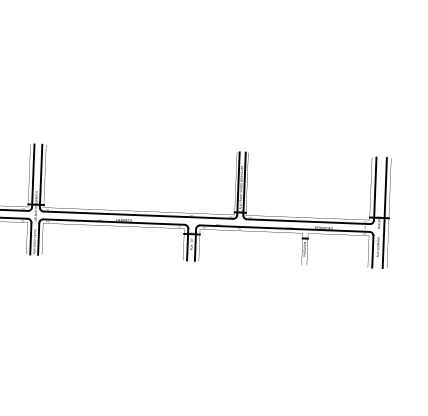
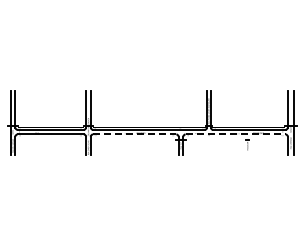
line: (113, 222) -> (134, 134), solid -> dashed
line: (284, 228) -> (235, 134), solid -> dashed

